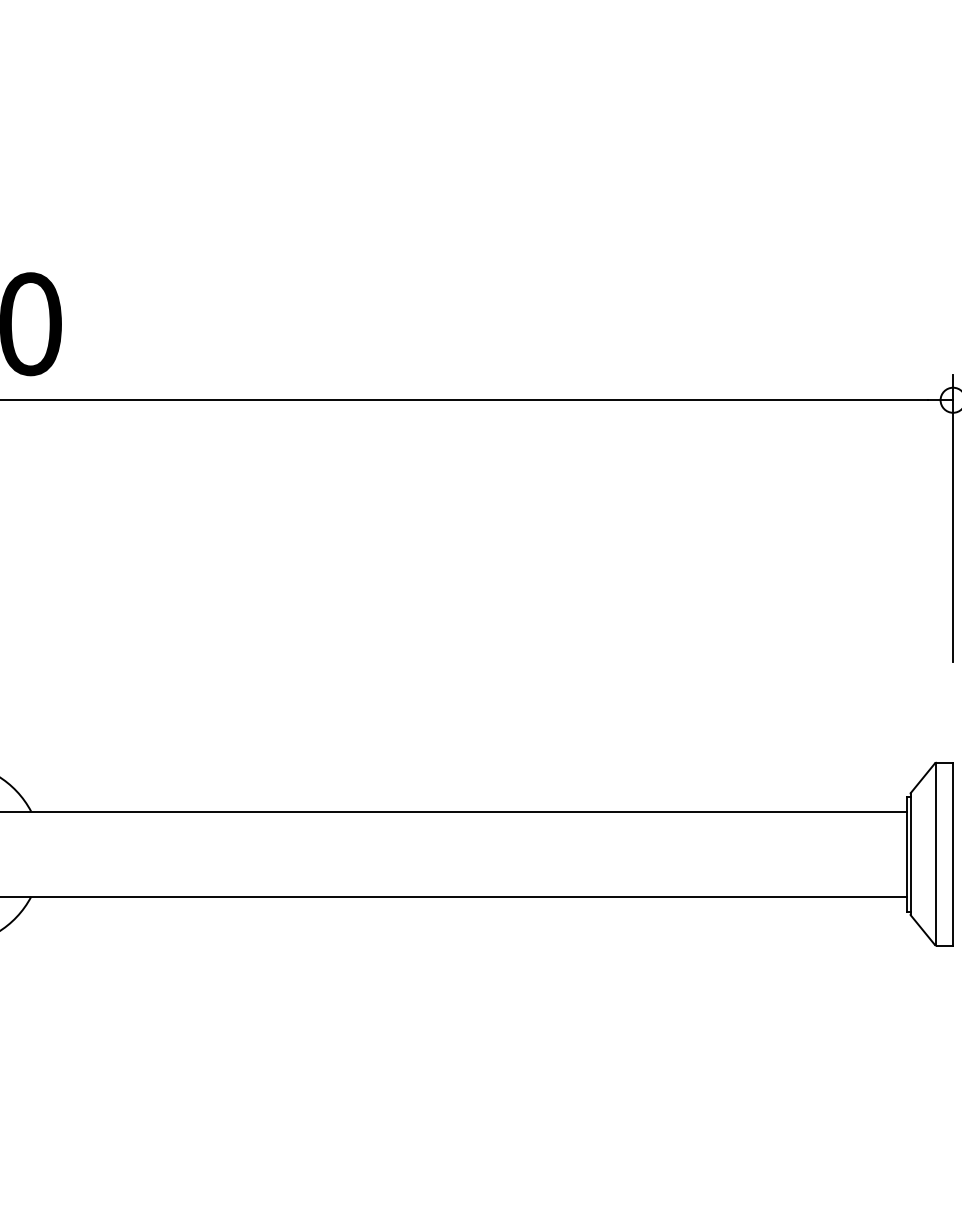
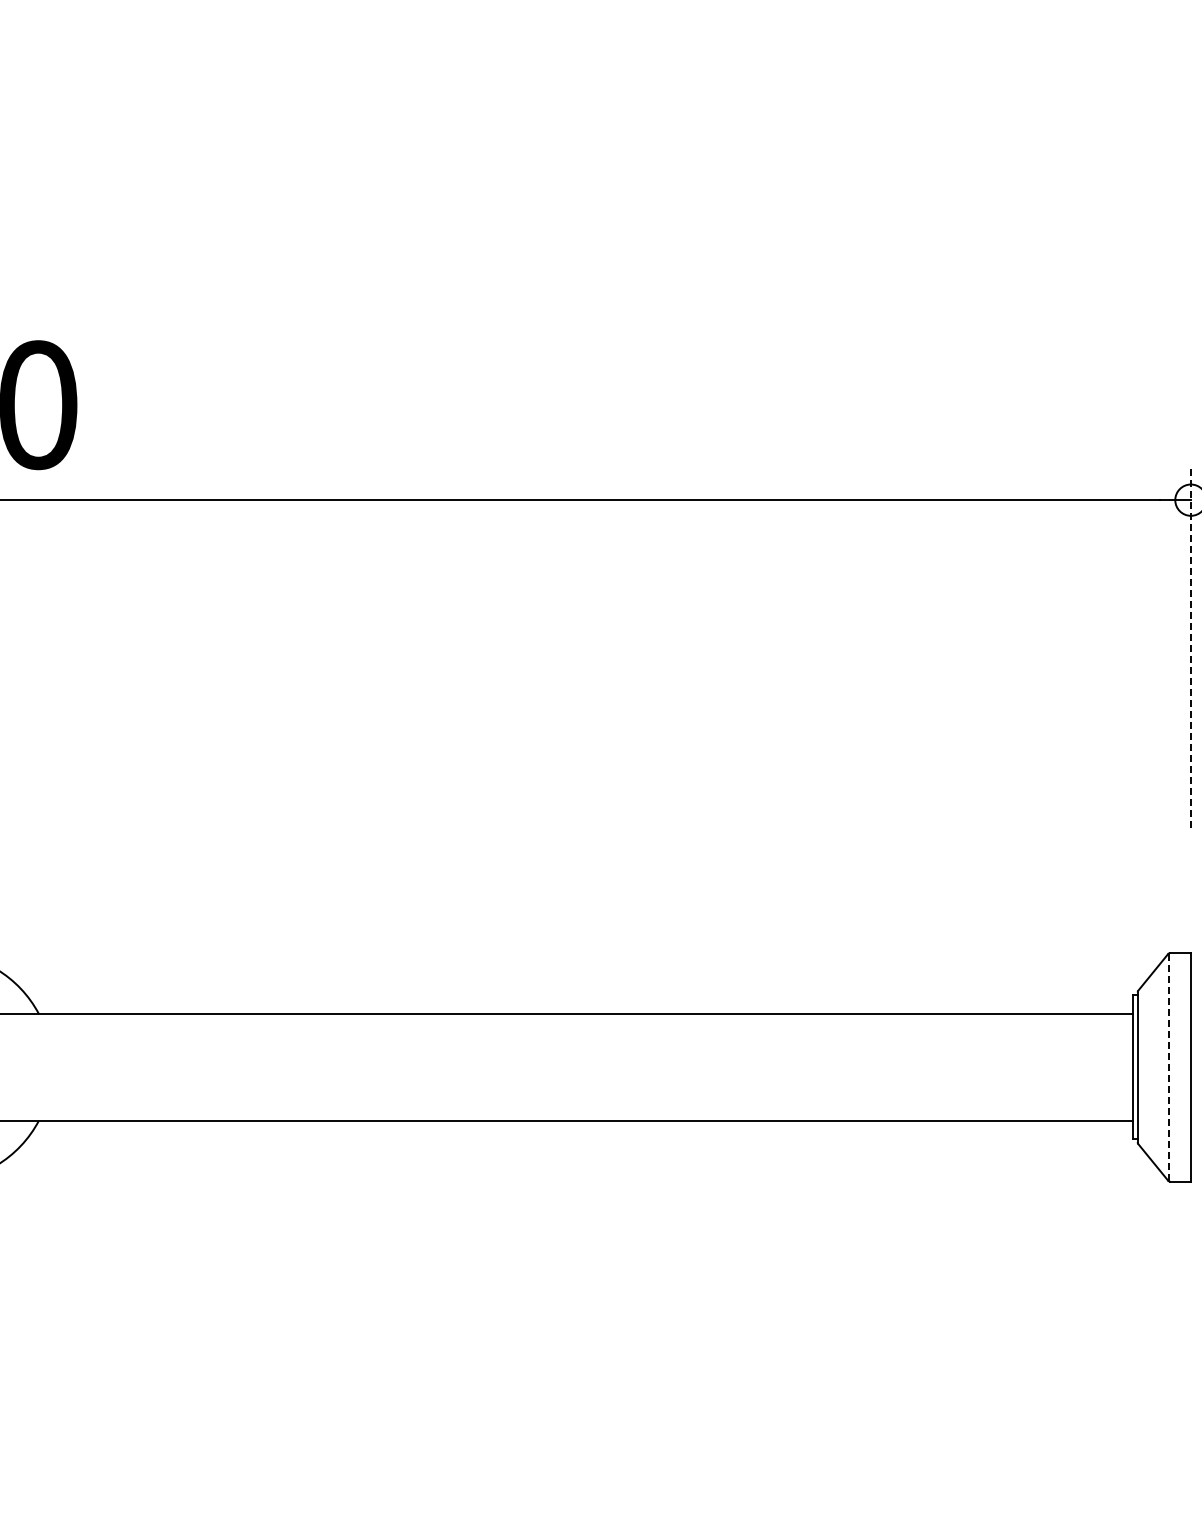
line: (952, 518) -> (1190, 647), solid -> dashed
line: (935, 854) -> (1169, 1067), solid -> dashed

